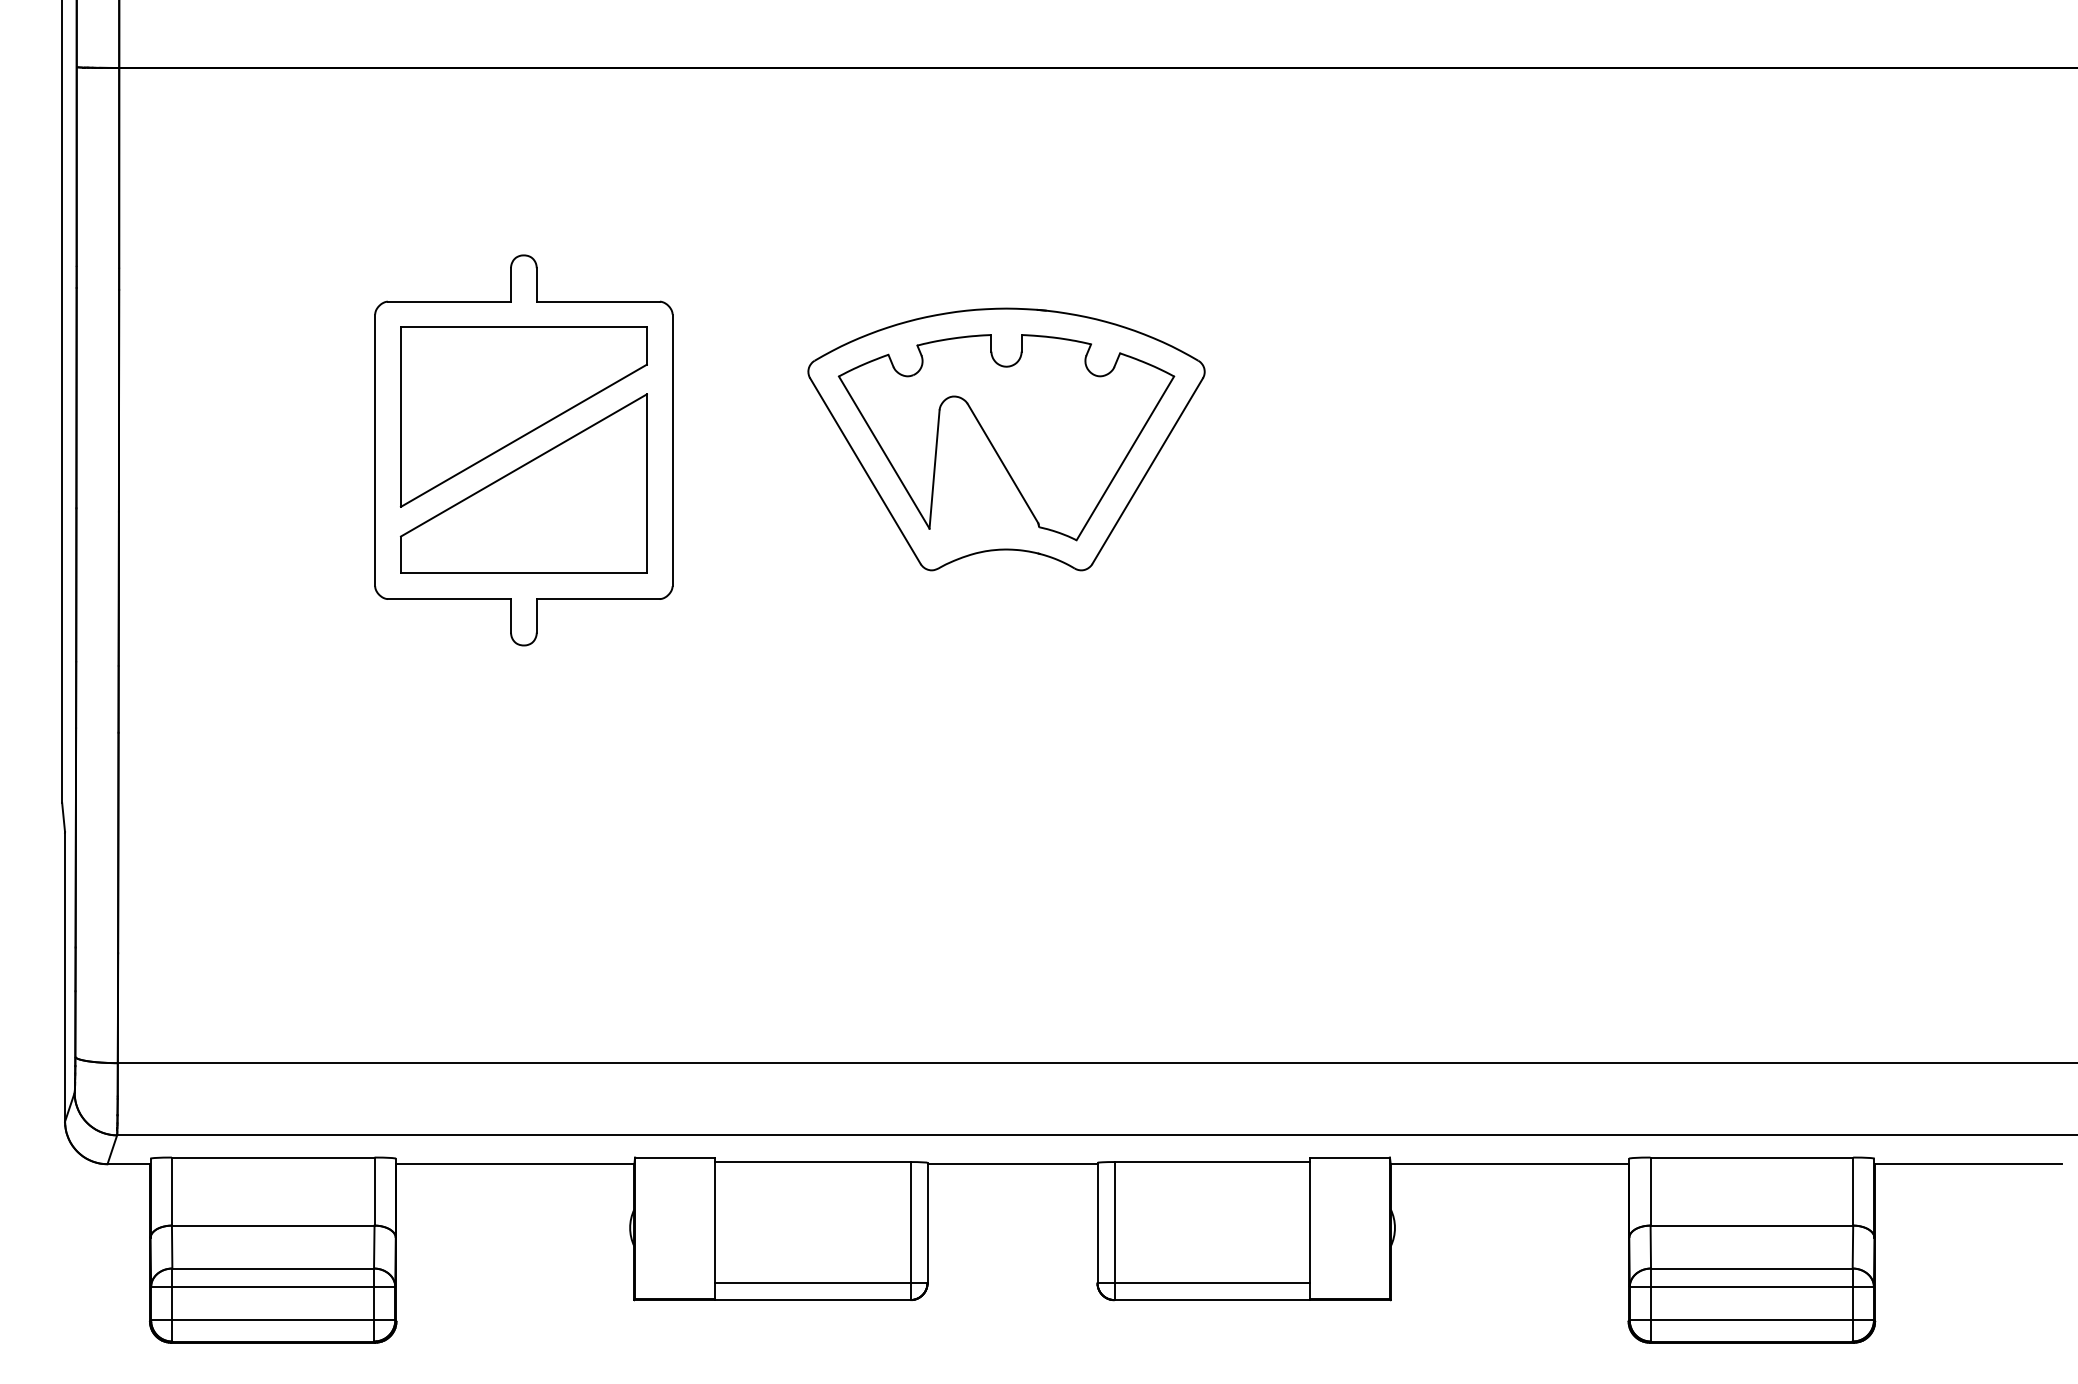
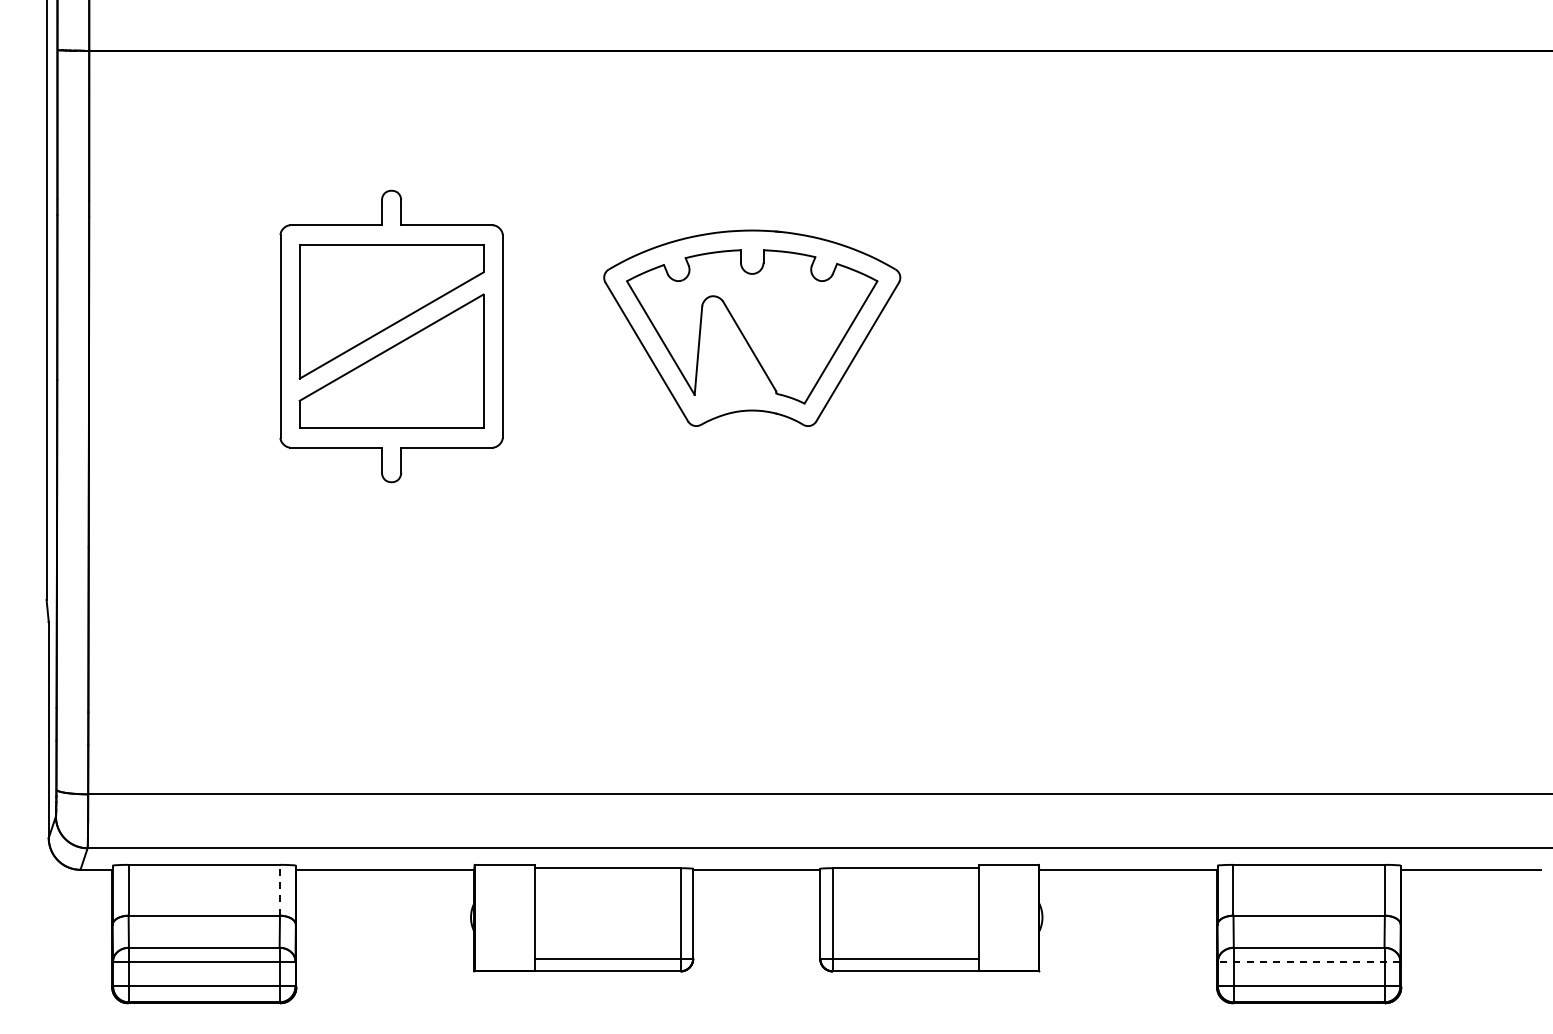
line: (375, 1190) -> (280, 889), solid -> dashed
line: (1750, 1286) -> (1308, 961), solid -> dashed

